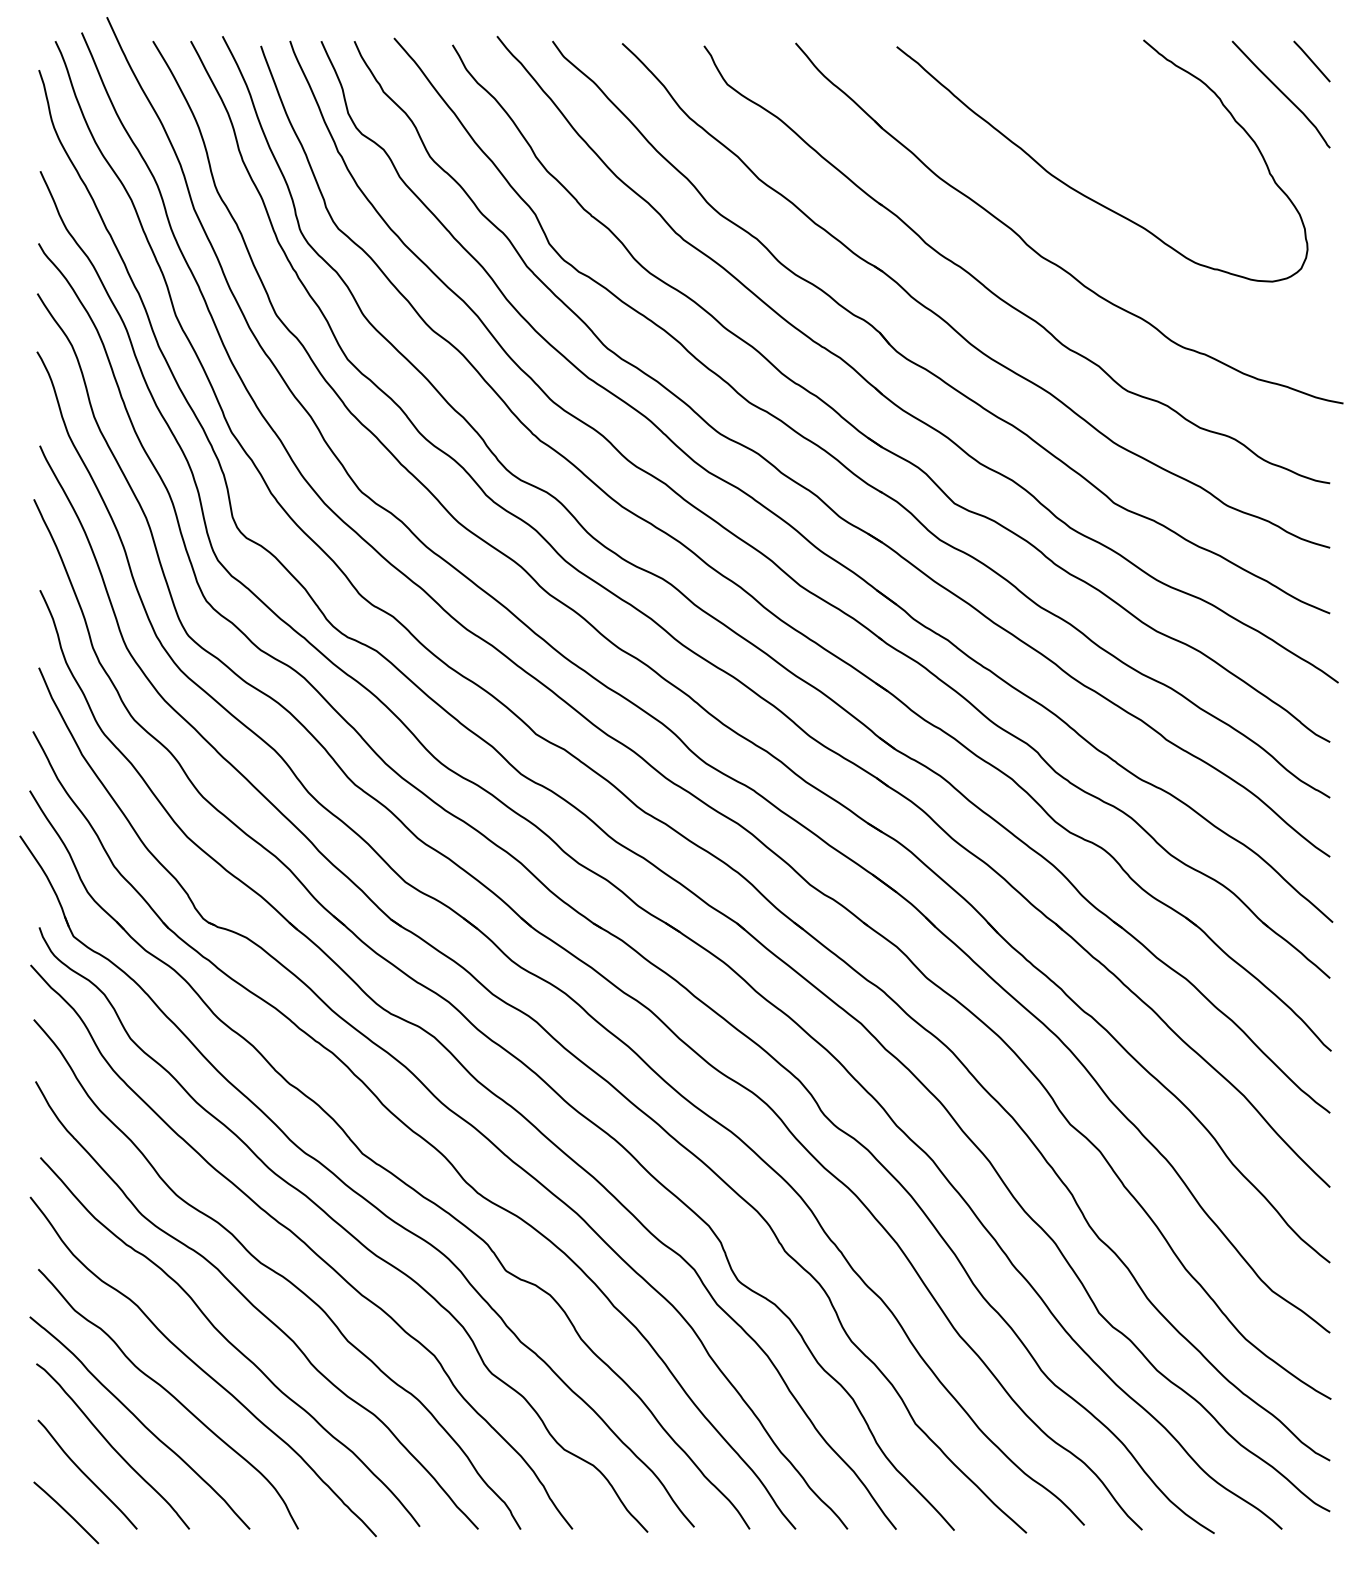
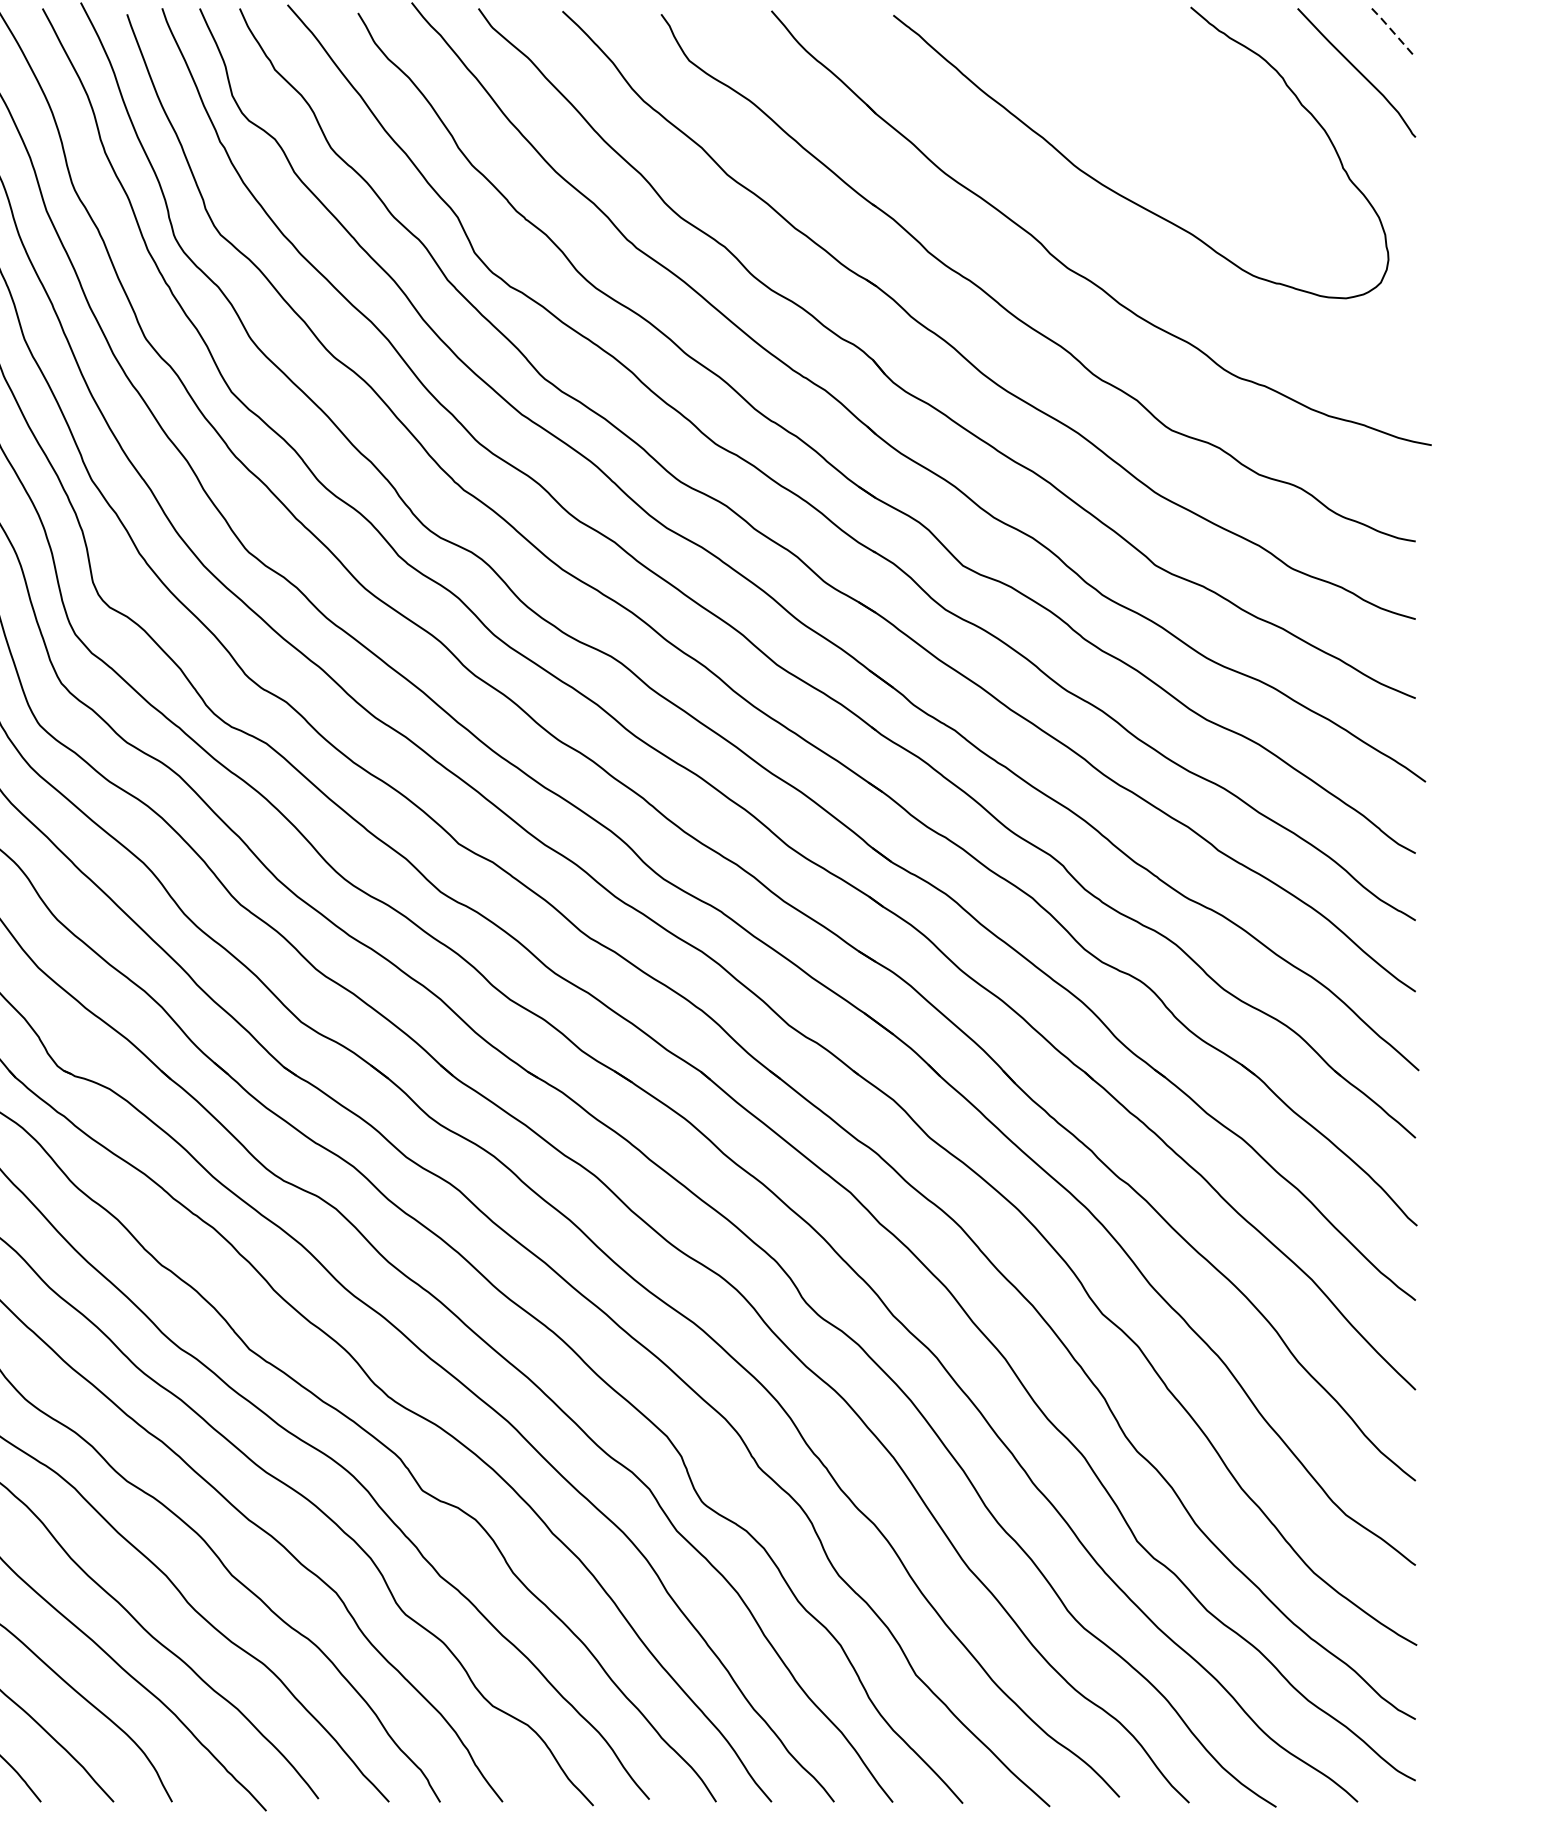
line: (1311, 61) -> (1393, 33), solid -> dashed

